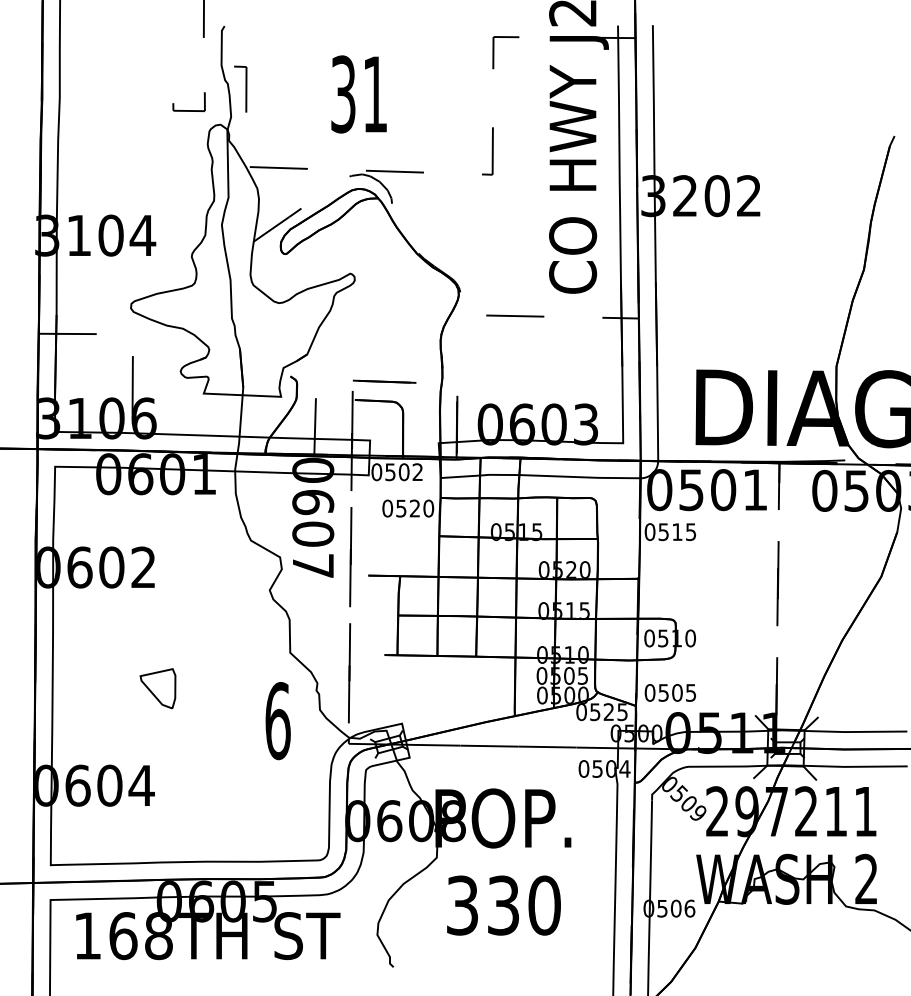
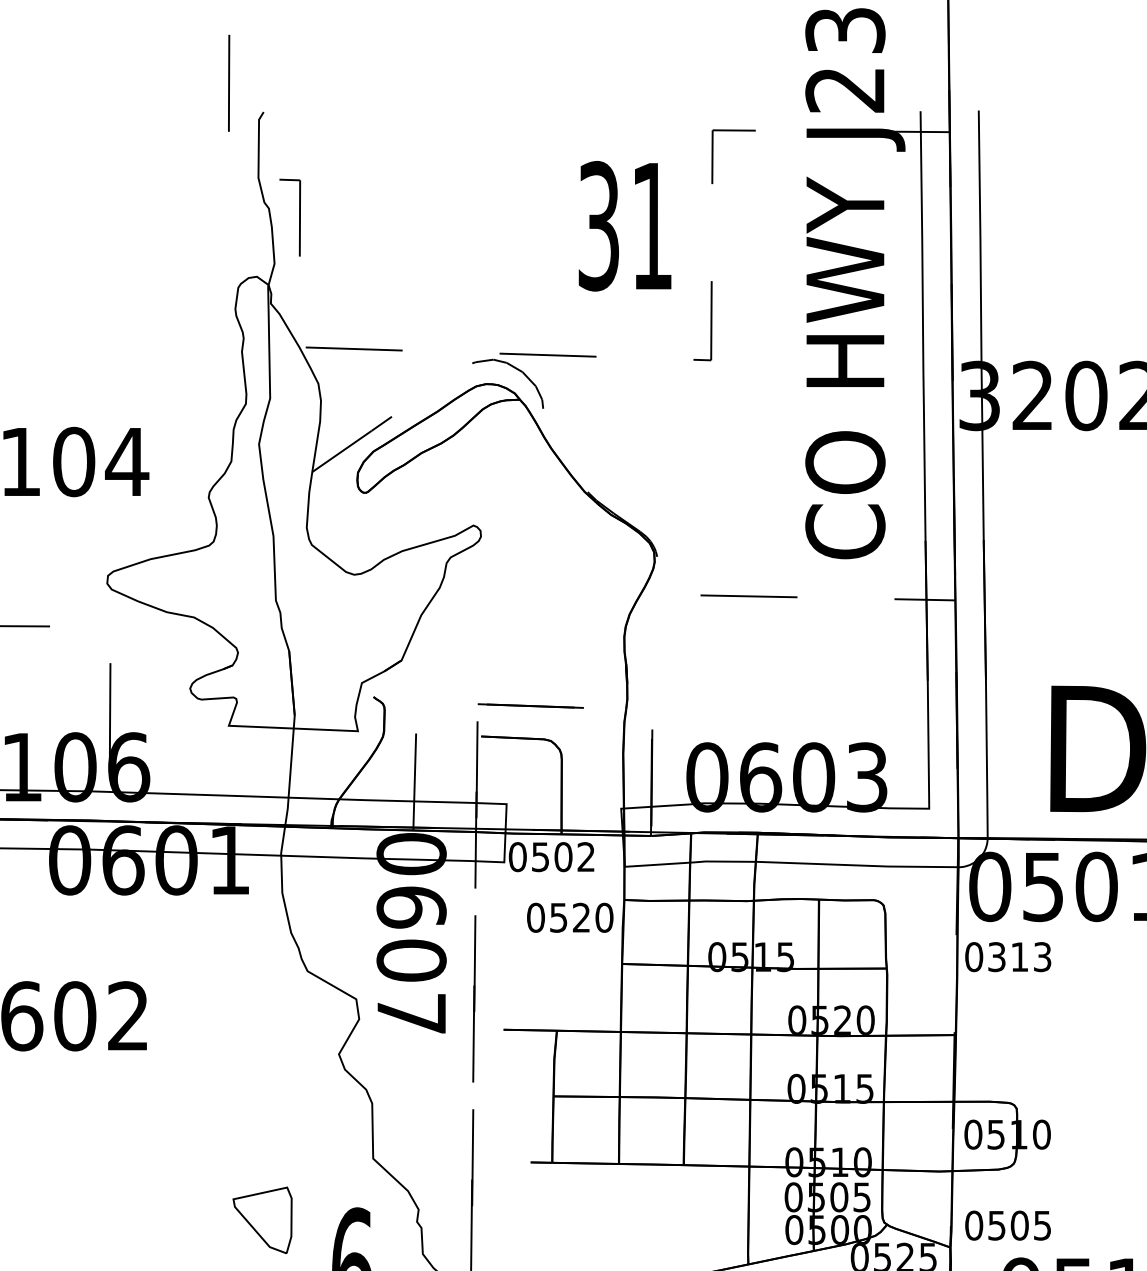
text: (358, 94) -> (624, 226), moved
part: (188, 110) -> (203, 253), removed
text: (677, 531) -> (1019, 956), 0515 -> 0313
part: (157, 688) -> (261, 1219), moved

